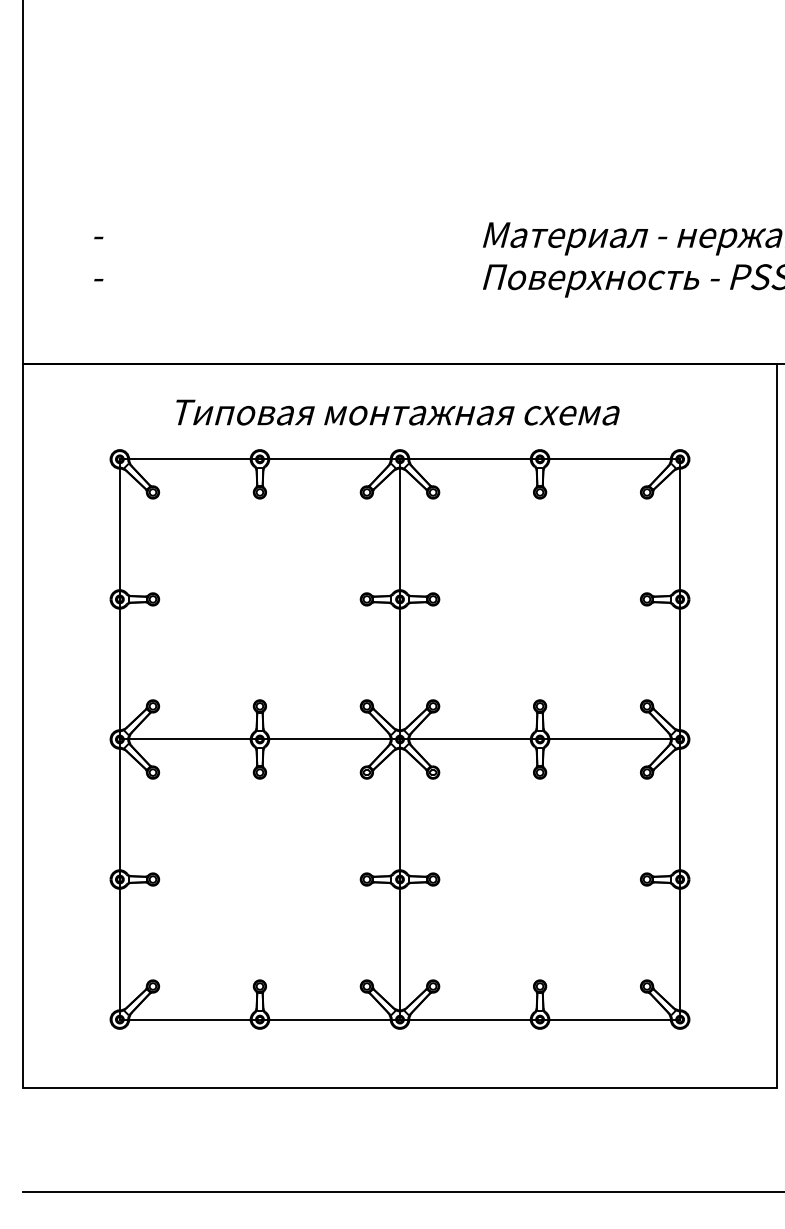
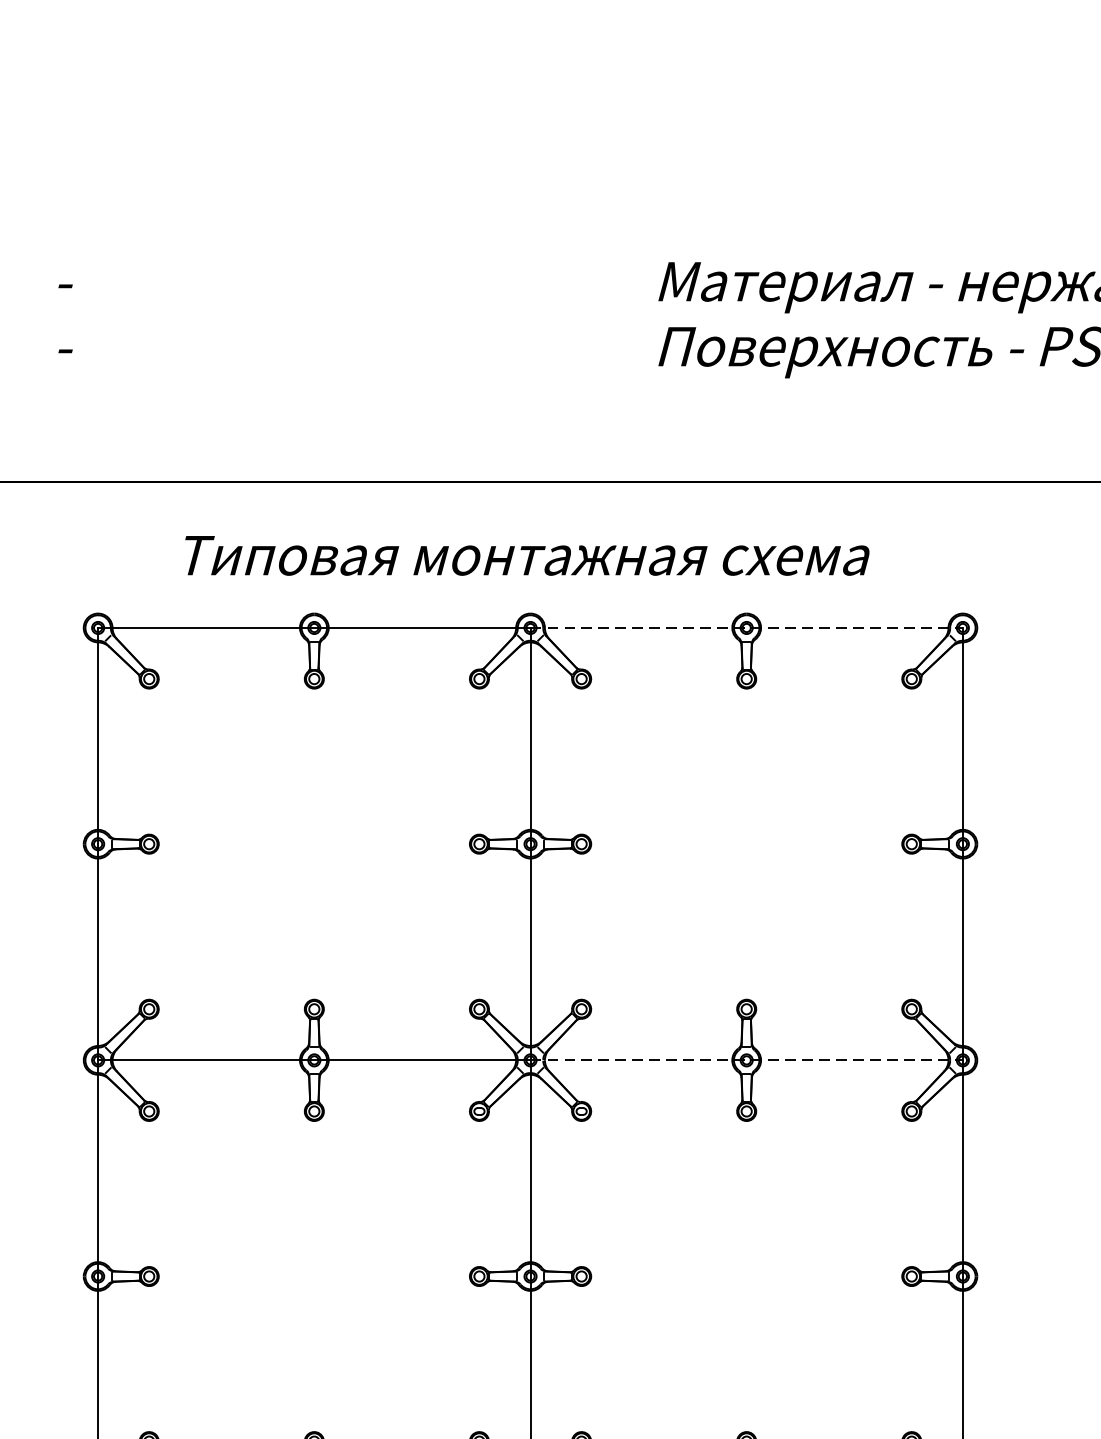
line: (540, 459) -> (747, 628), solid -> dashed
line: (540, 739) -> (747, 1060), solid -> dashed

